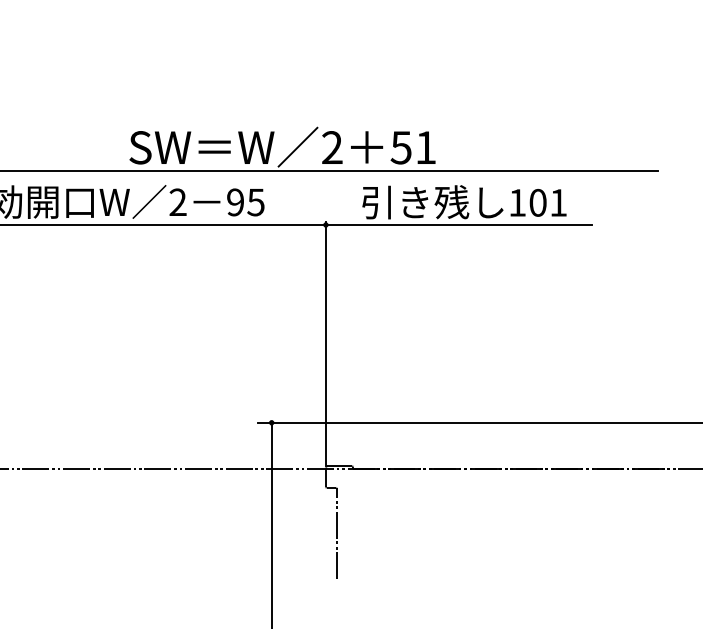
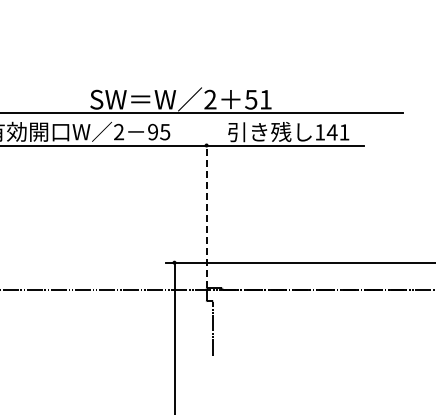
text: (536, 203) -> (331, 132), 101 -> 141
line: (325, 343) -> (206, 215), solid -> dashed

